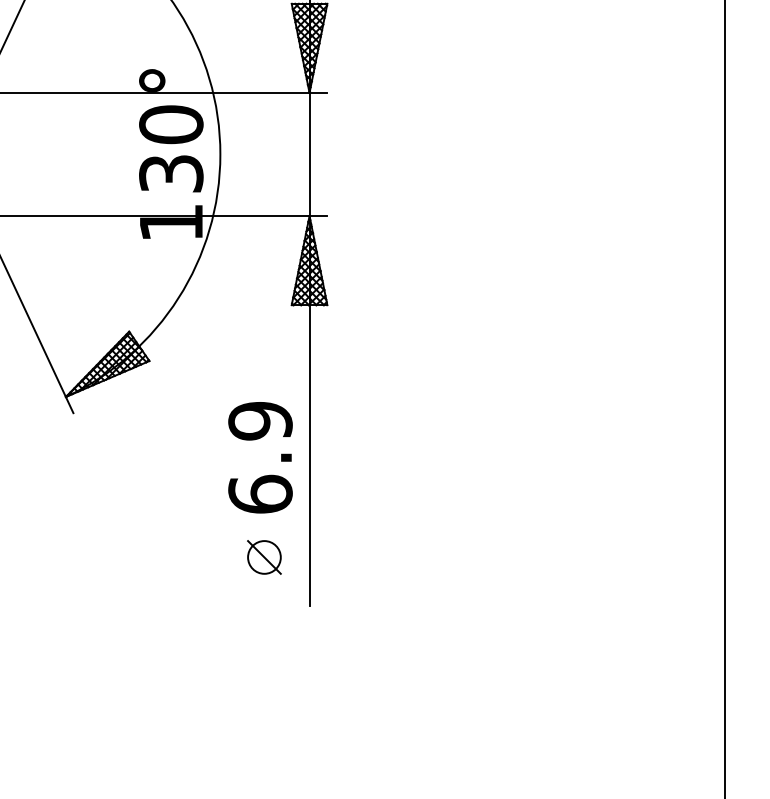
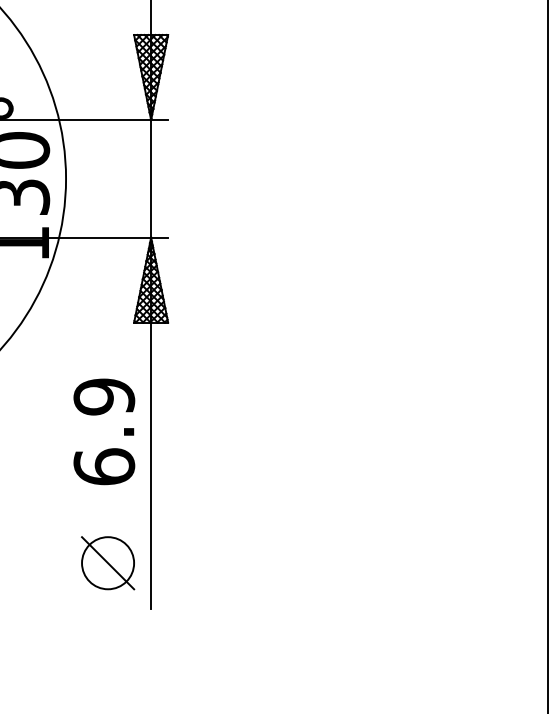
text: (260, 457) -> (104, 431), moved
part: (264, 557) -> (108, 563), size x1.67

